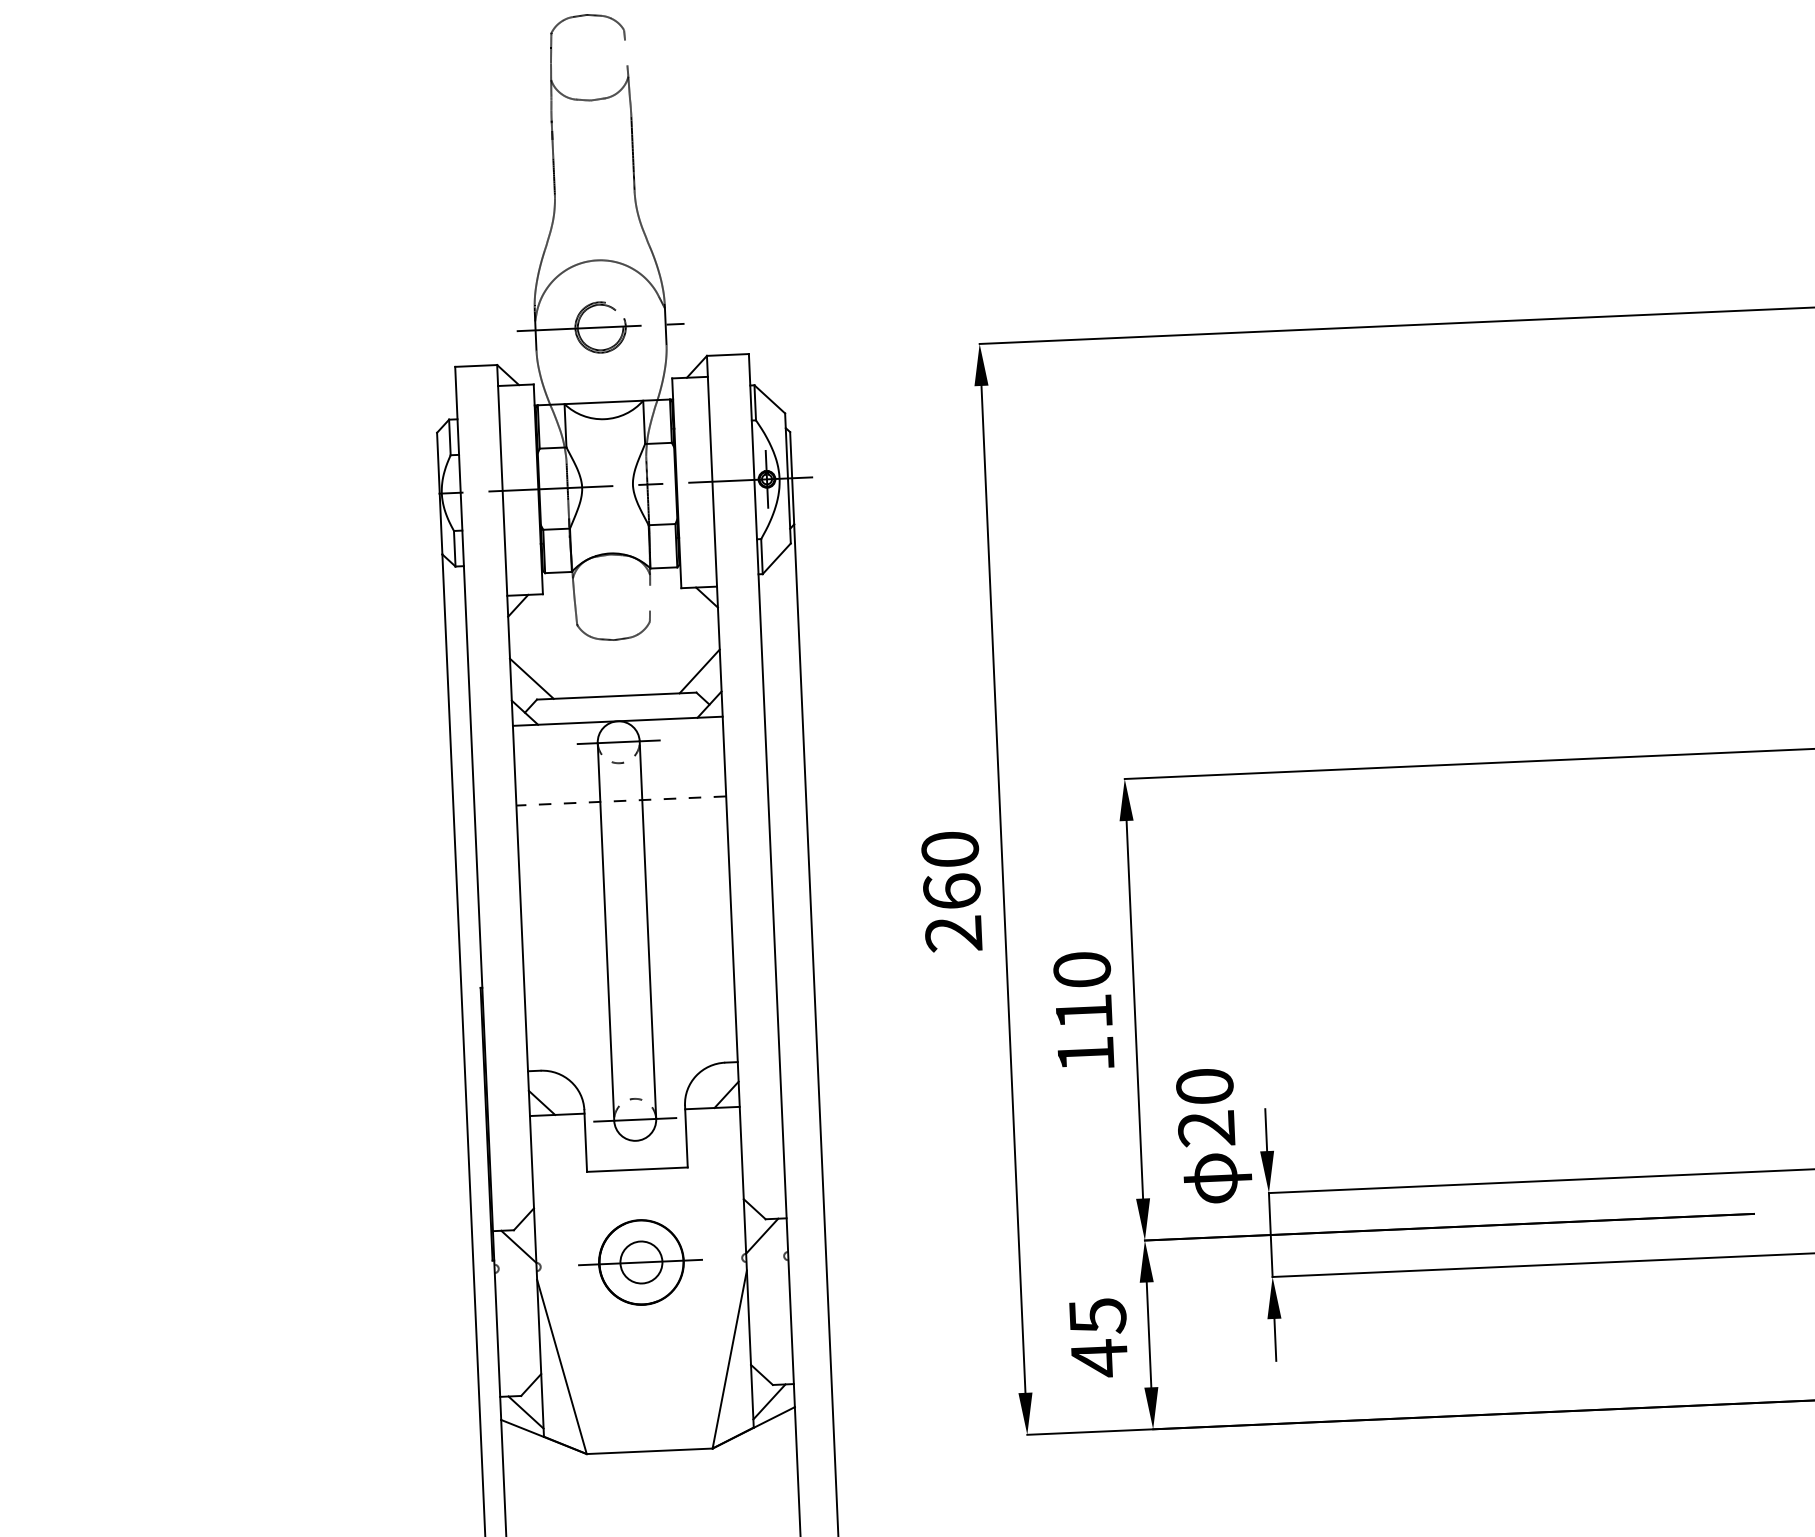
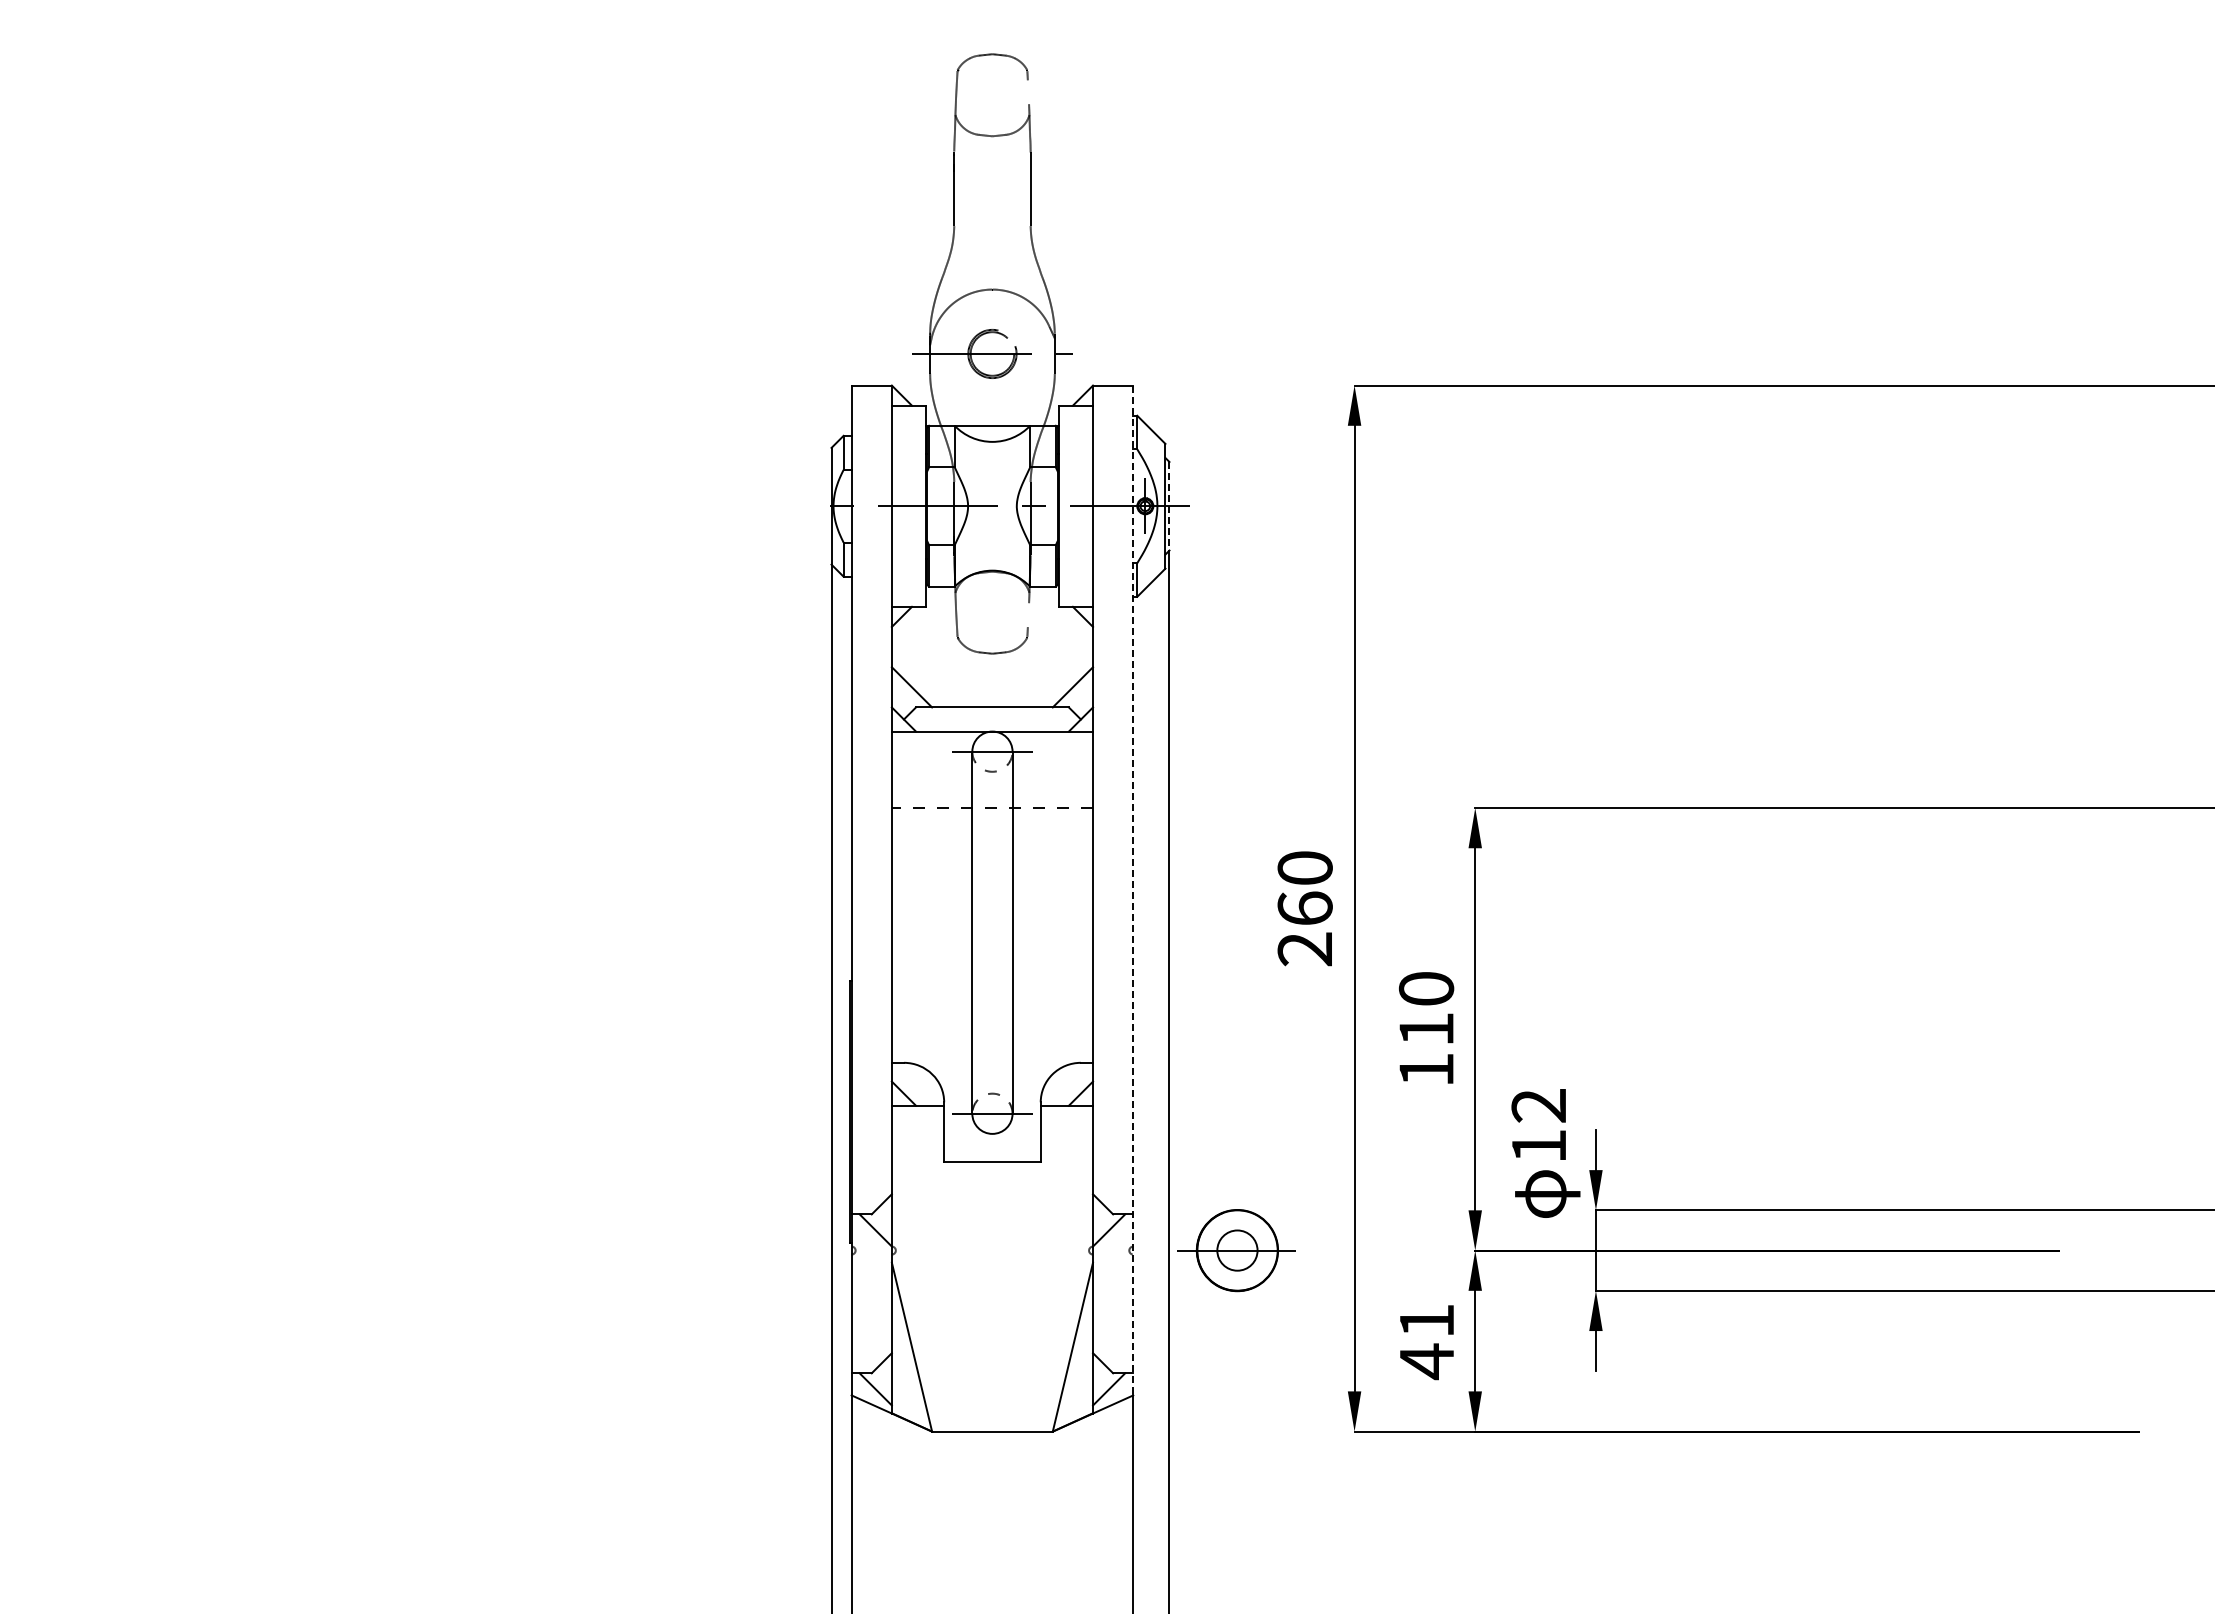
line: (792, 478) -> (1169, 506), solid -> dashed
line: (772, 880) -> (1133, 890), solid -> dashed
text: (1205, 1108) -> (1538, 1126), 20 -> 12
part: (640, 1262) -> (1236, 1250), moved
text: (1098, 1316) -> (1427, 1321), 45 -> 41

